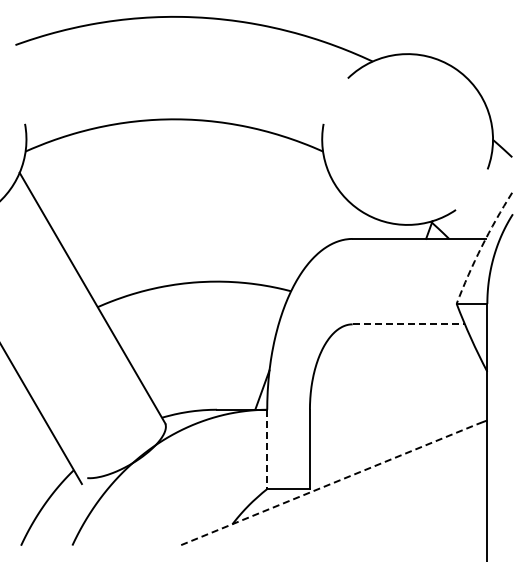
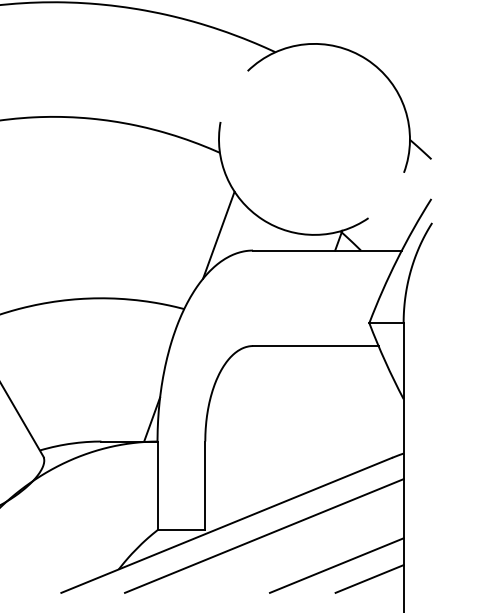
line: (322, 225) -> (219, 235), added
arc: (481, 246) -> (397, 259), dashed -> solid
line: (409, 324) -> (316, 346), dashed -> solid
line: (267, 449) -> (157, 485), dashed -> solid
line: (329, 484) -> (227, 525), dashed -> solid
line: (362, 494) -> (264, 536), added
line: (427, 520) -> (336, 565), added
line: (456, 532) -> (369, 578), added

